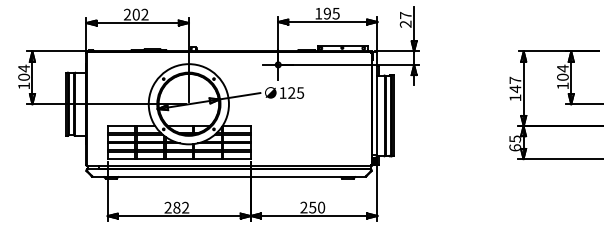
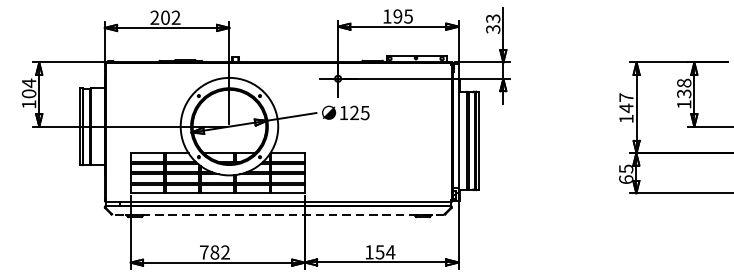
text: (405, 19) -> (492, 23), 27 -> 33
text: (562, 72) -> (683, 88), 104 -> 138
line: (229, 176) -> (278, 214), solid -> dashed
text: (167, 207) -> (203, 252), 282 -> 782
text: (312, 207) -> (379, 252), 250 -> 154

